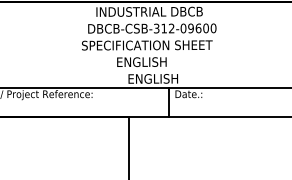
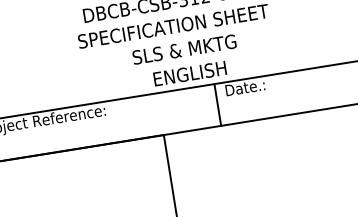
text: (151, 62) -> (183, 50), ENGLISH -> SLS & MKTG

